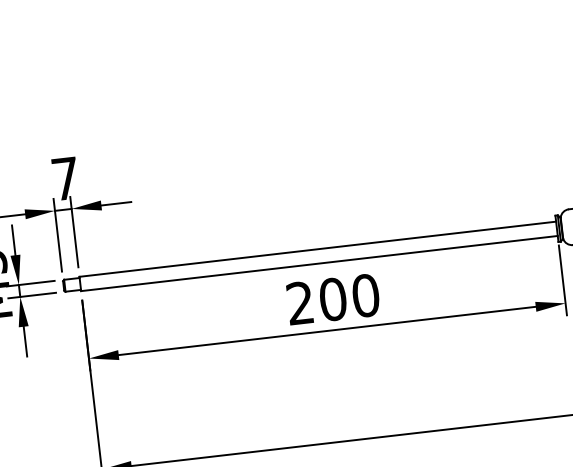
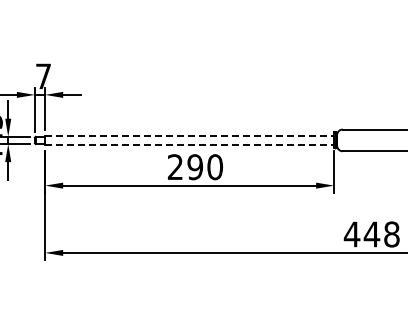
line: (317, 249) -> (189, 136), solid -> dashed
line: (319, 263) -> (189, 144), solid -> dashed
text: (333, 299) -> (195, 167), 200 -> 290

